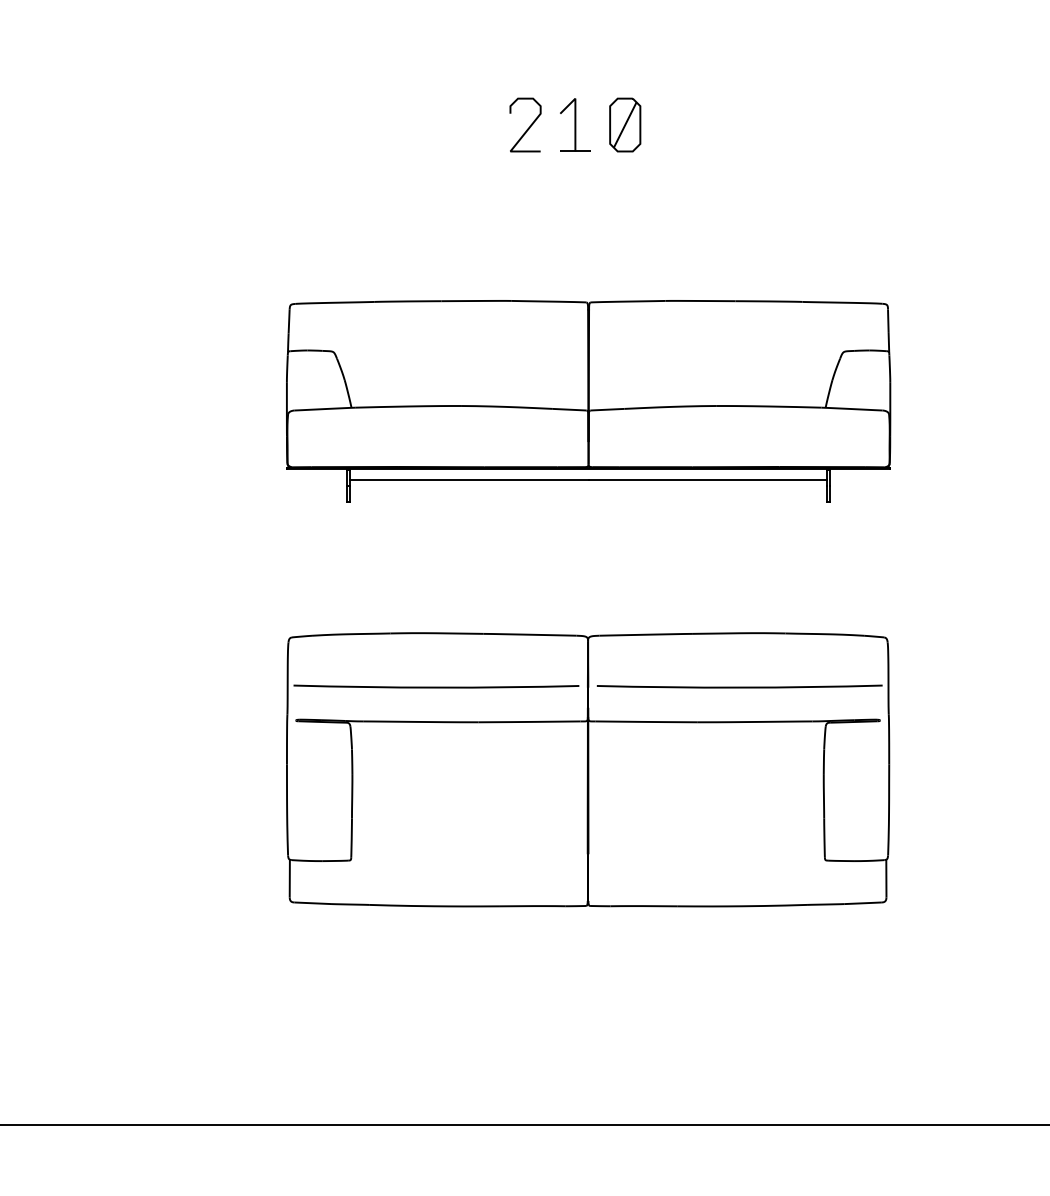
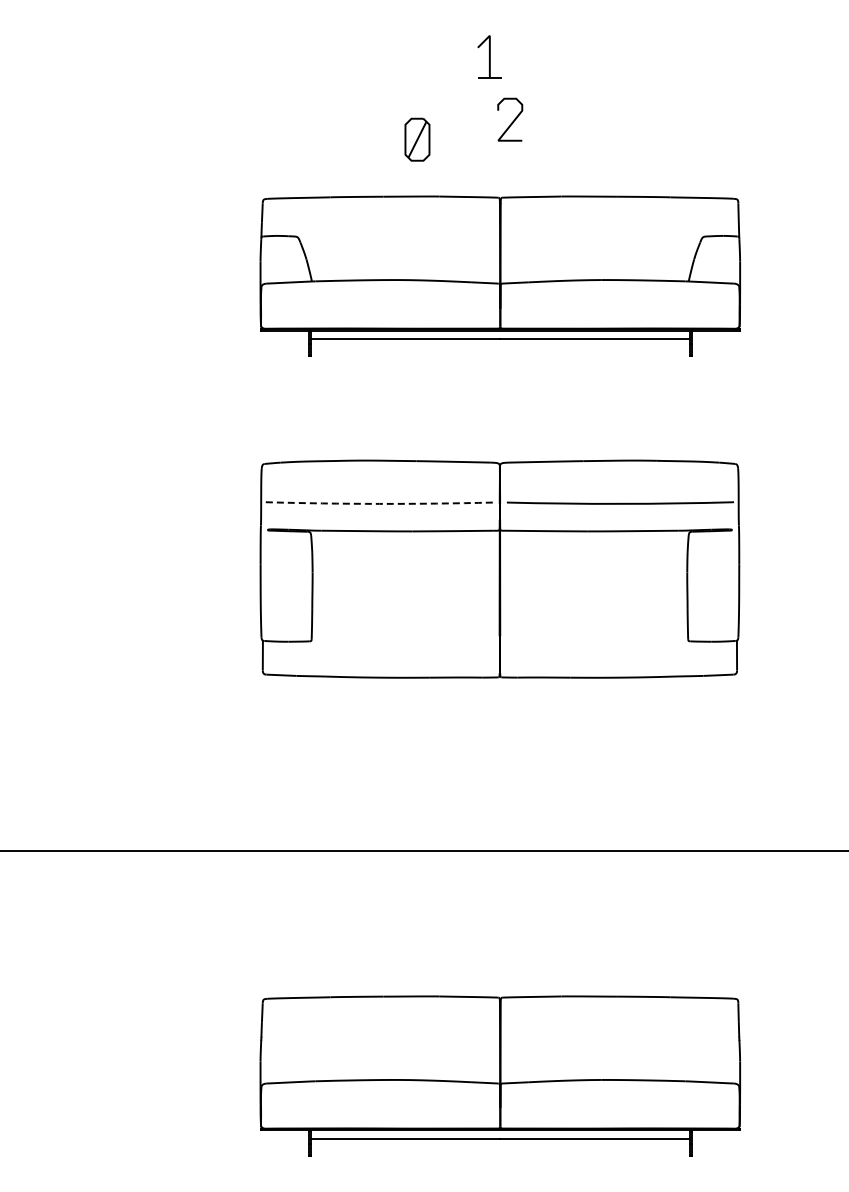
part: (625, 124) -> (417, 139), moved
curve: (528, 127) -> (512, 121), moved
arc: (436, 687) -> (379, 503), solid -> dashed

